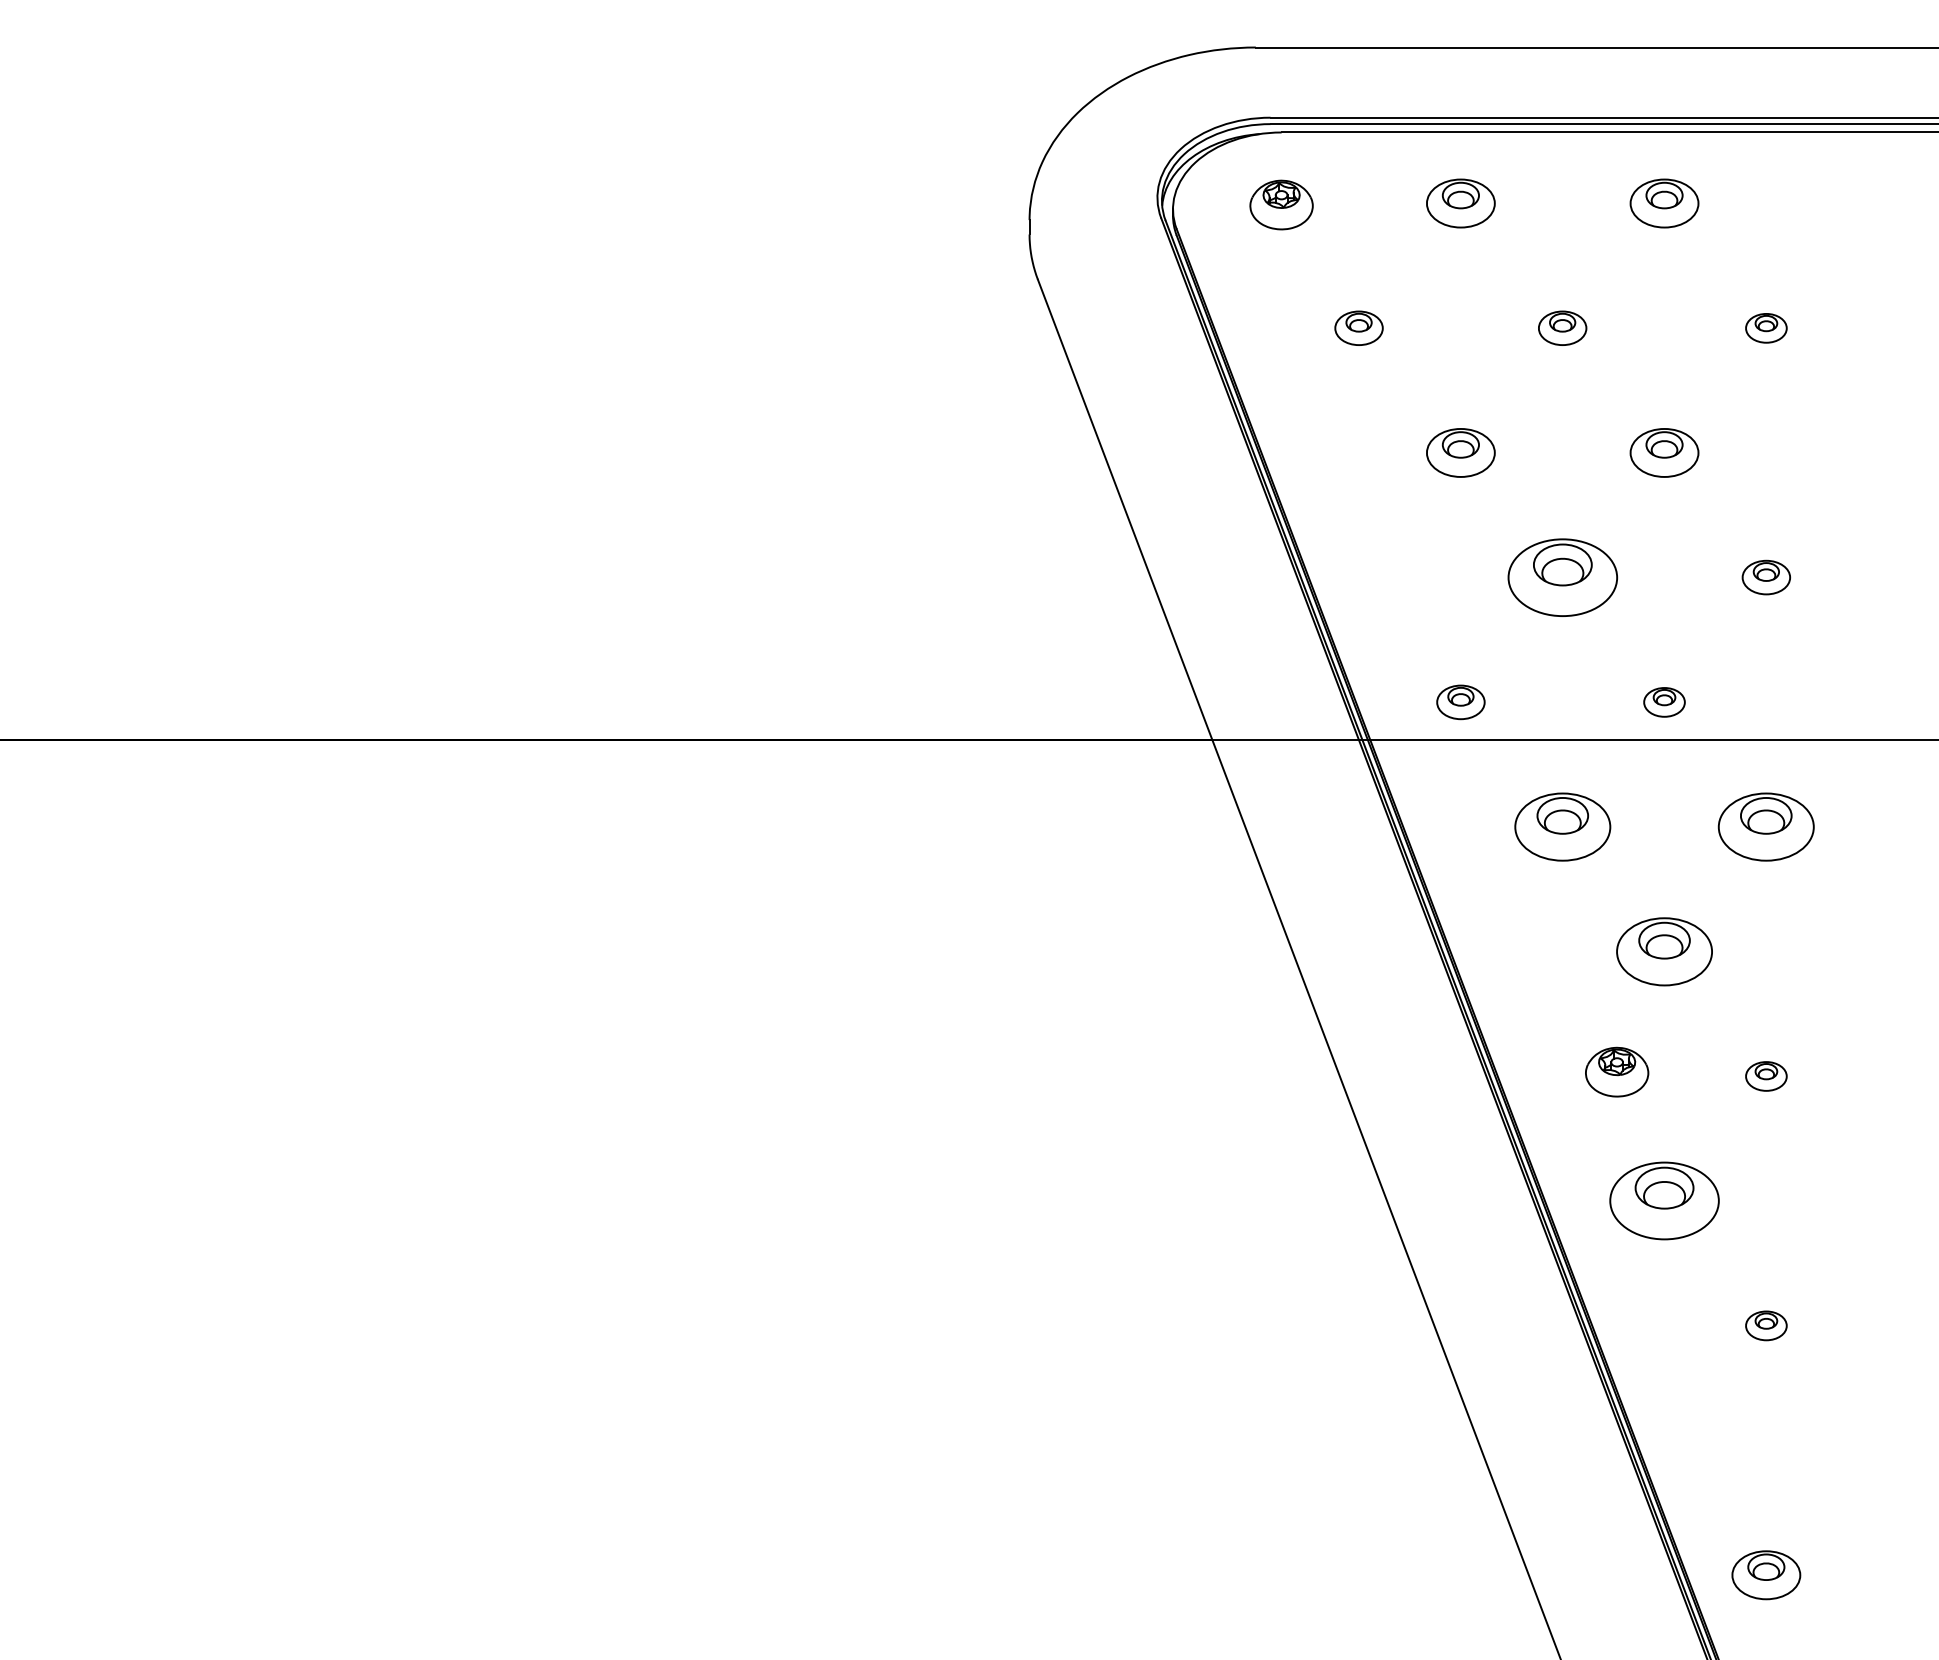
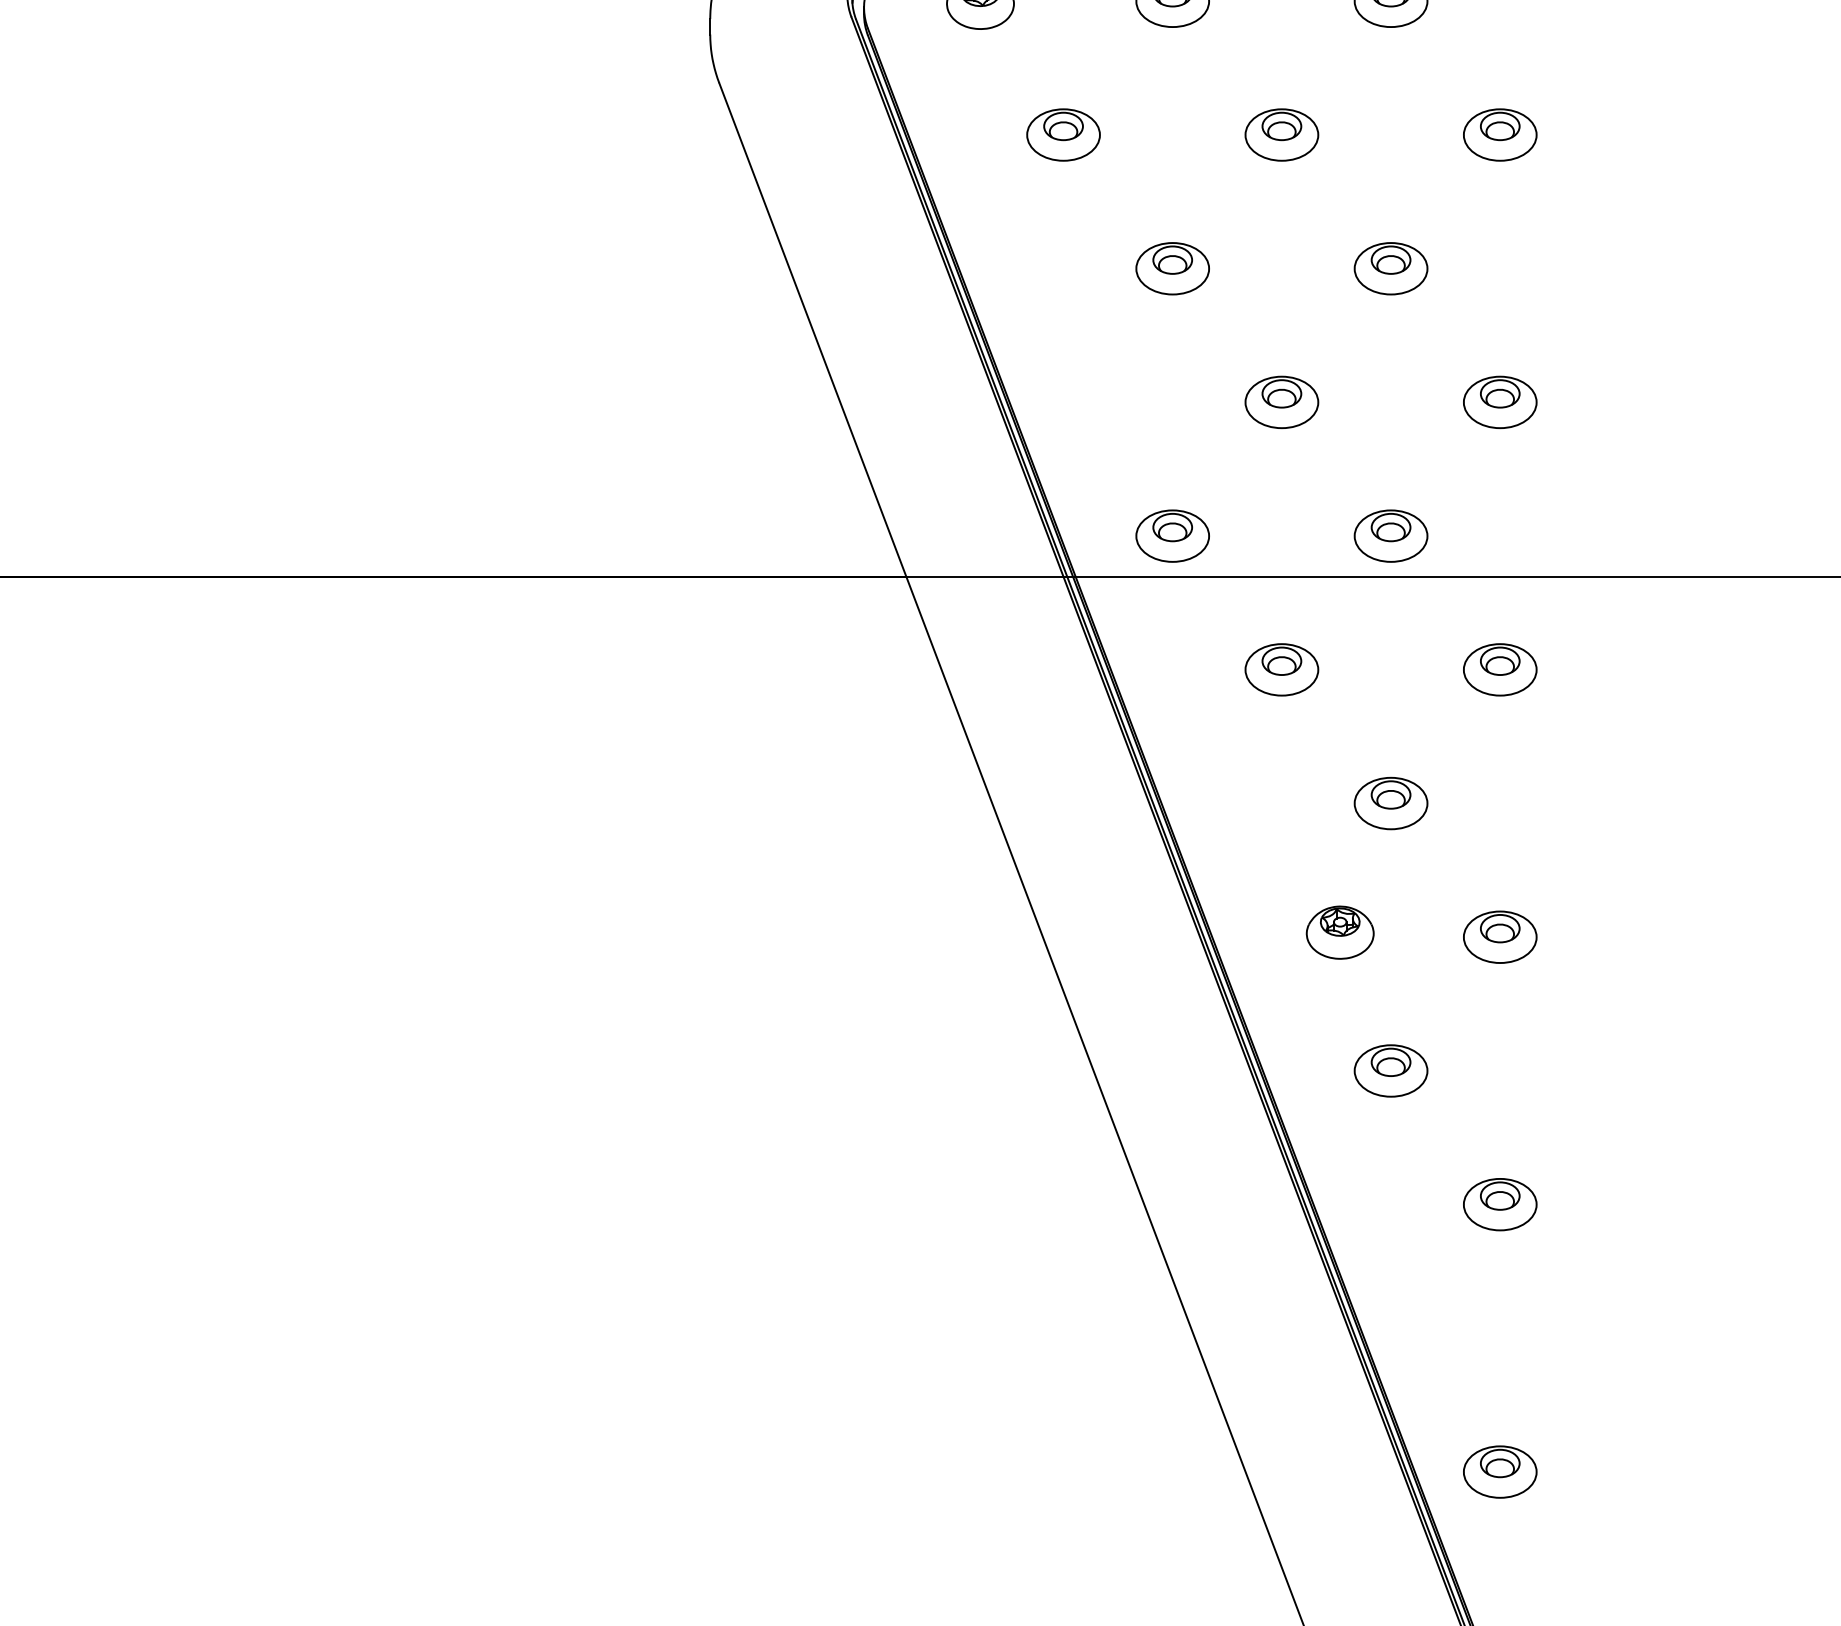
part: (1358, 328) -> (1062, 135), size x1.43
part: (1562, 328) -> (1281, 135), size x1.43
part: (1766, 328) -> (1500, 135), size x1.67
part: (1562, 577) -> (1281, 402), size x0.62
part: (1766, 577) -> (1500, 402), size x1.43
part: (1460, 702) -> (1172, 536), size x1.43
part: (1664, 702) -> (1391, 536), size x1.67
part: (1562, 826) -> (1281, 669), size x0.71
part: (1766, 826) -> (1500, 669), size x0.71
part: (1664, 951) -> (1391, 803), size x0.71
part: (1766, 1076) -> (1500, 937), size x1.67
part: (1664, 1201) -> (1391, 1071), size x0.62
part: (1766, 1325) -> (1500, 1204), size x1.67

